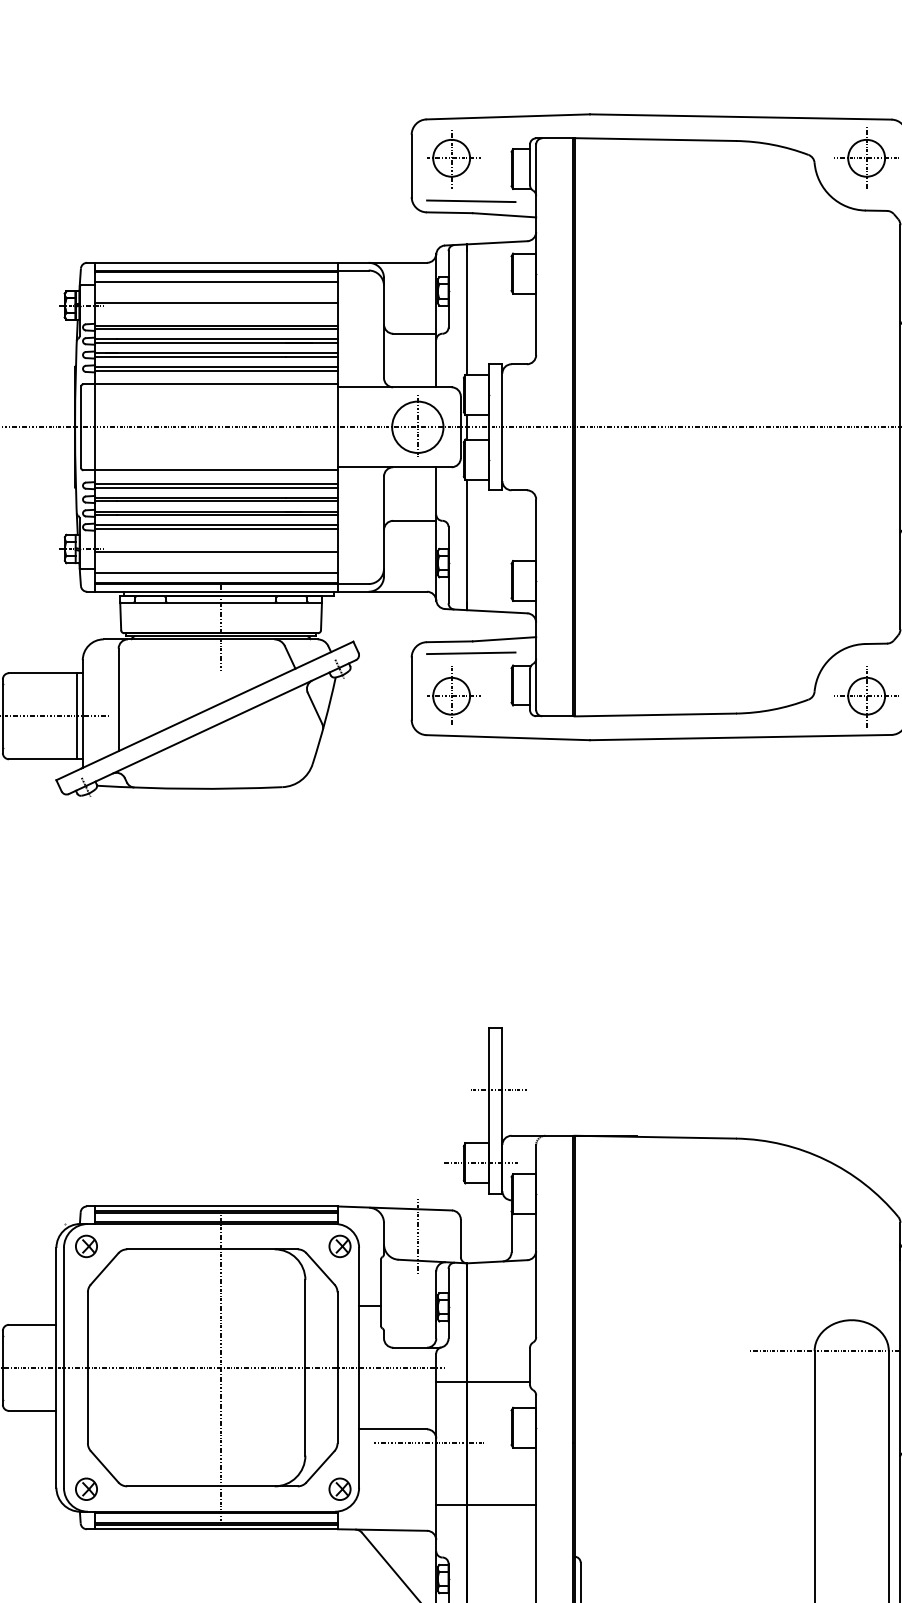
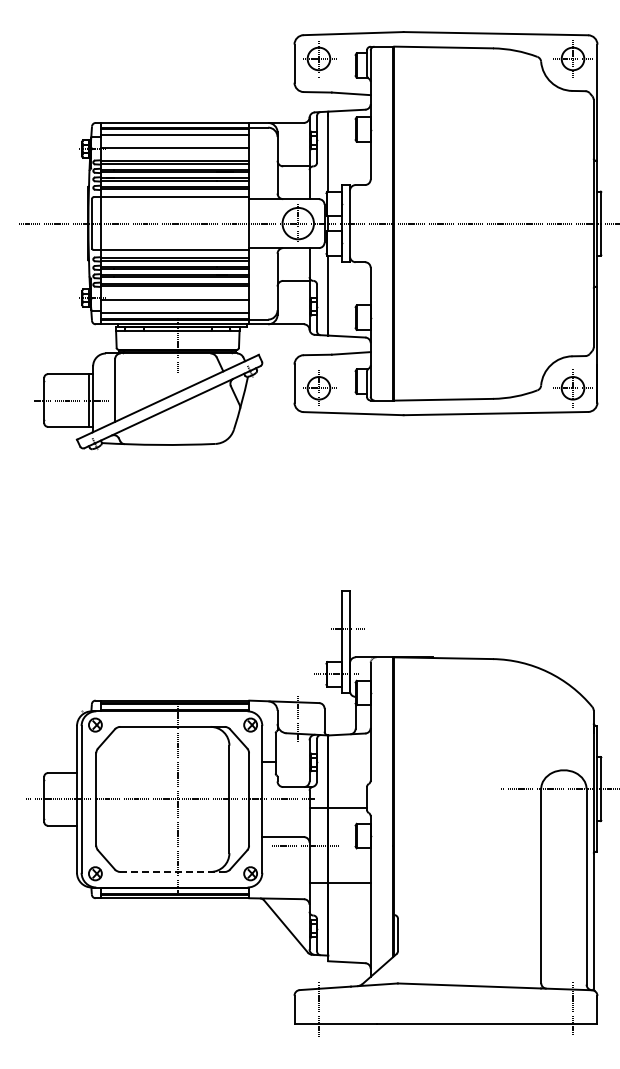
line: (470, 200) -> (330, 84), removed
line: (470, 652) -> (330, 361), removed
line: (214, 1485) -> (173, 871), solid -> dashed

